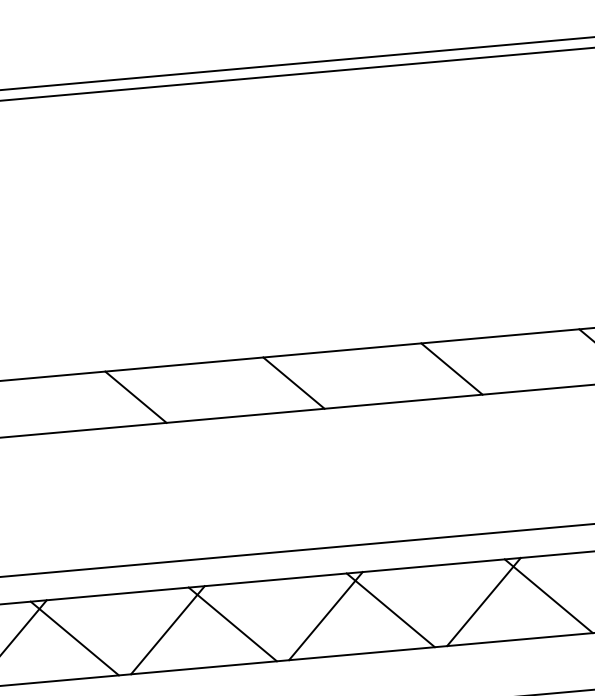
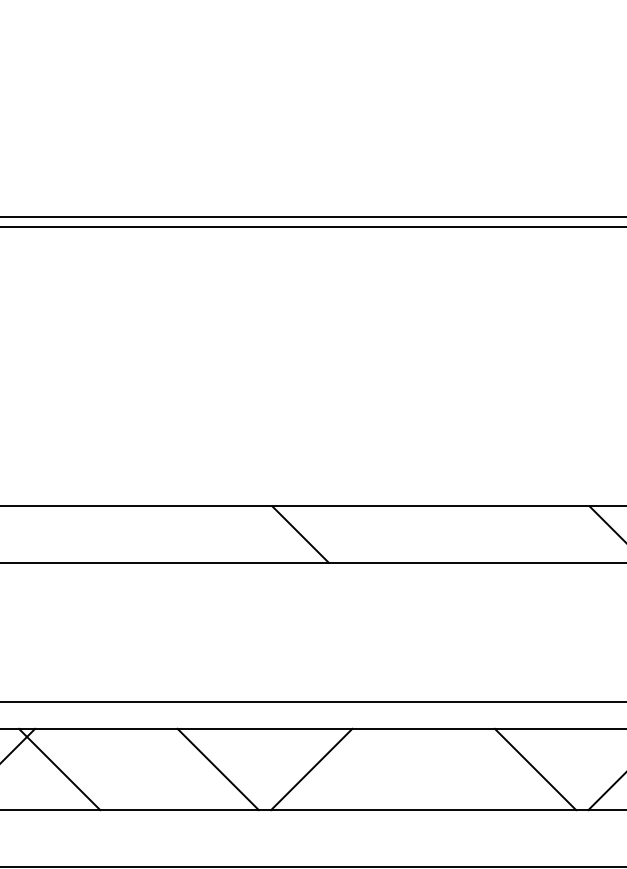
line: (451, 368) -> (458, 534), removed
line: (135, 397) -> (141, 534), removed
line: (483, 602) -> (469, 769), removed
line: (390, 610) -> (376, 769), removed
line: (167, 630) -> (152, 769), removed

